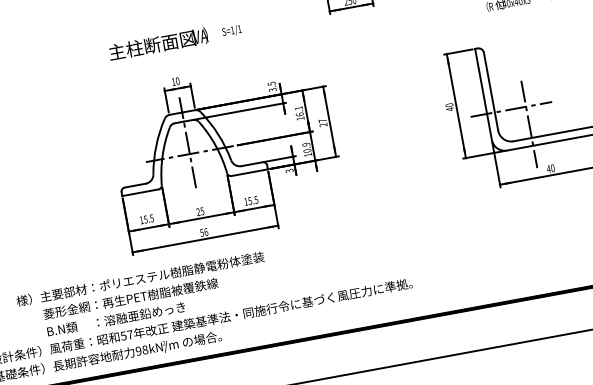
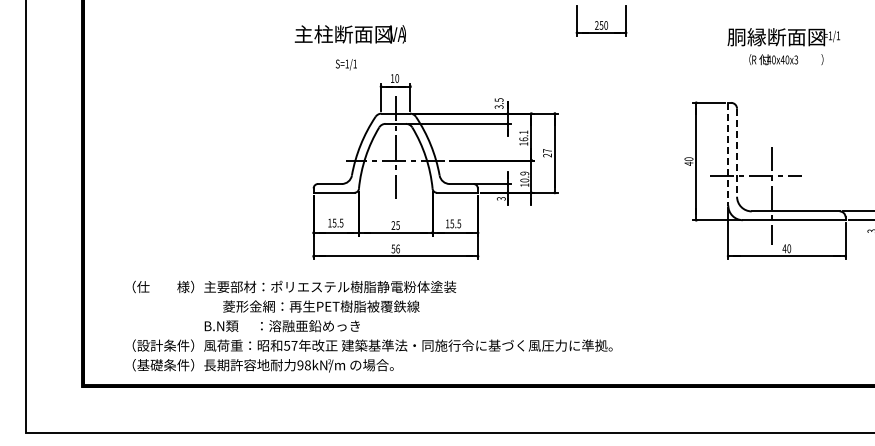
text: (231, 31) -> (345, 64), moved
text: (157, 44) -> (349, 34), moved
line: (491, 91) -> (737, 152), solid -> dashed
line: (483, 94) -> (728, 154), solid -> dashed
text: (130, 298) -> (321, 306), moved

